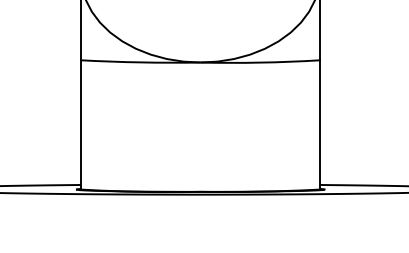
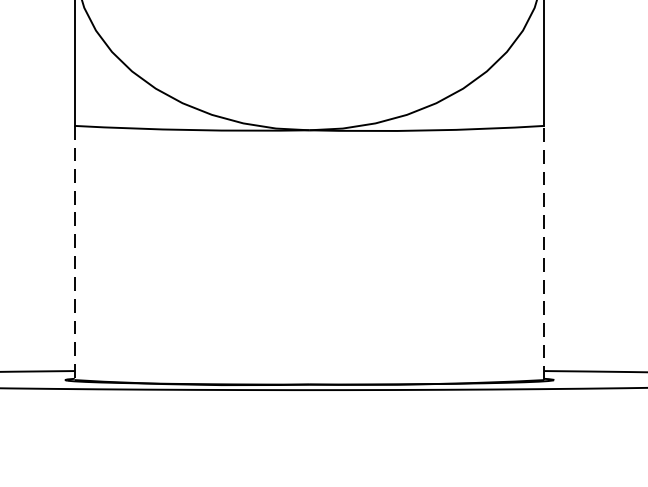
line: (81, 124) -> (75, 252), solid -> dashed
line: (319, 124) -> (543, 252), solid -> dashed

